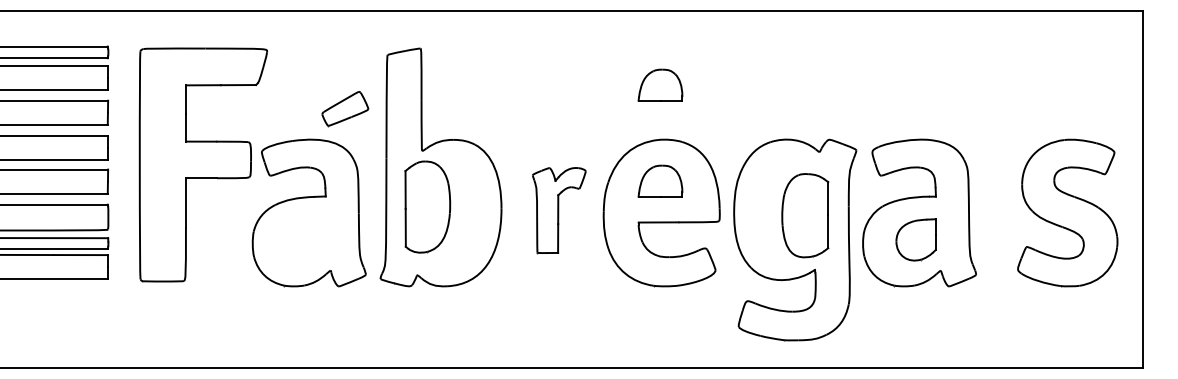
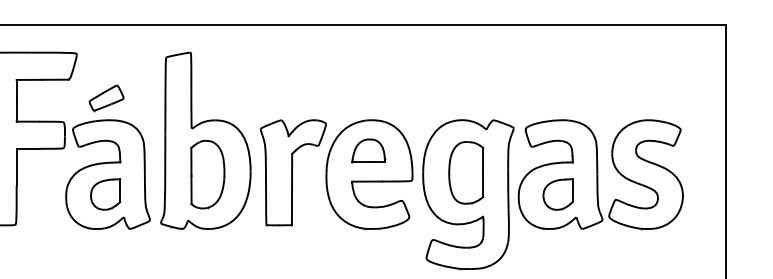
part: (660, 84) -> (368, 79), removed
part: (345, 109) -> (106, 98), moved
part: (427, 206) -> (207, 174), moved
part: (559, 210) -> (293, 172), size x1.67
part: (1067, 212) -> (645, 174), moved
part: (805, 215) -> (466, 172), moved
part: (305, 239) -> (105, 194), added

